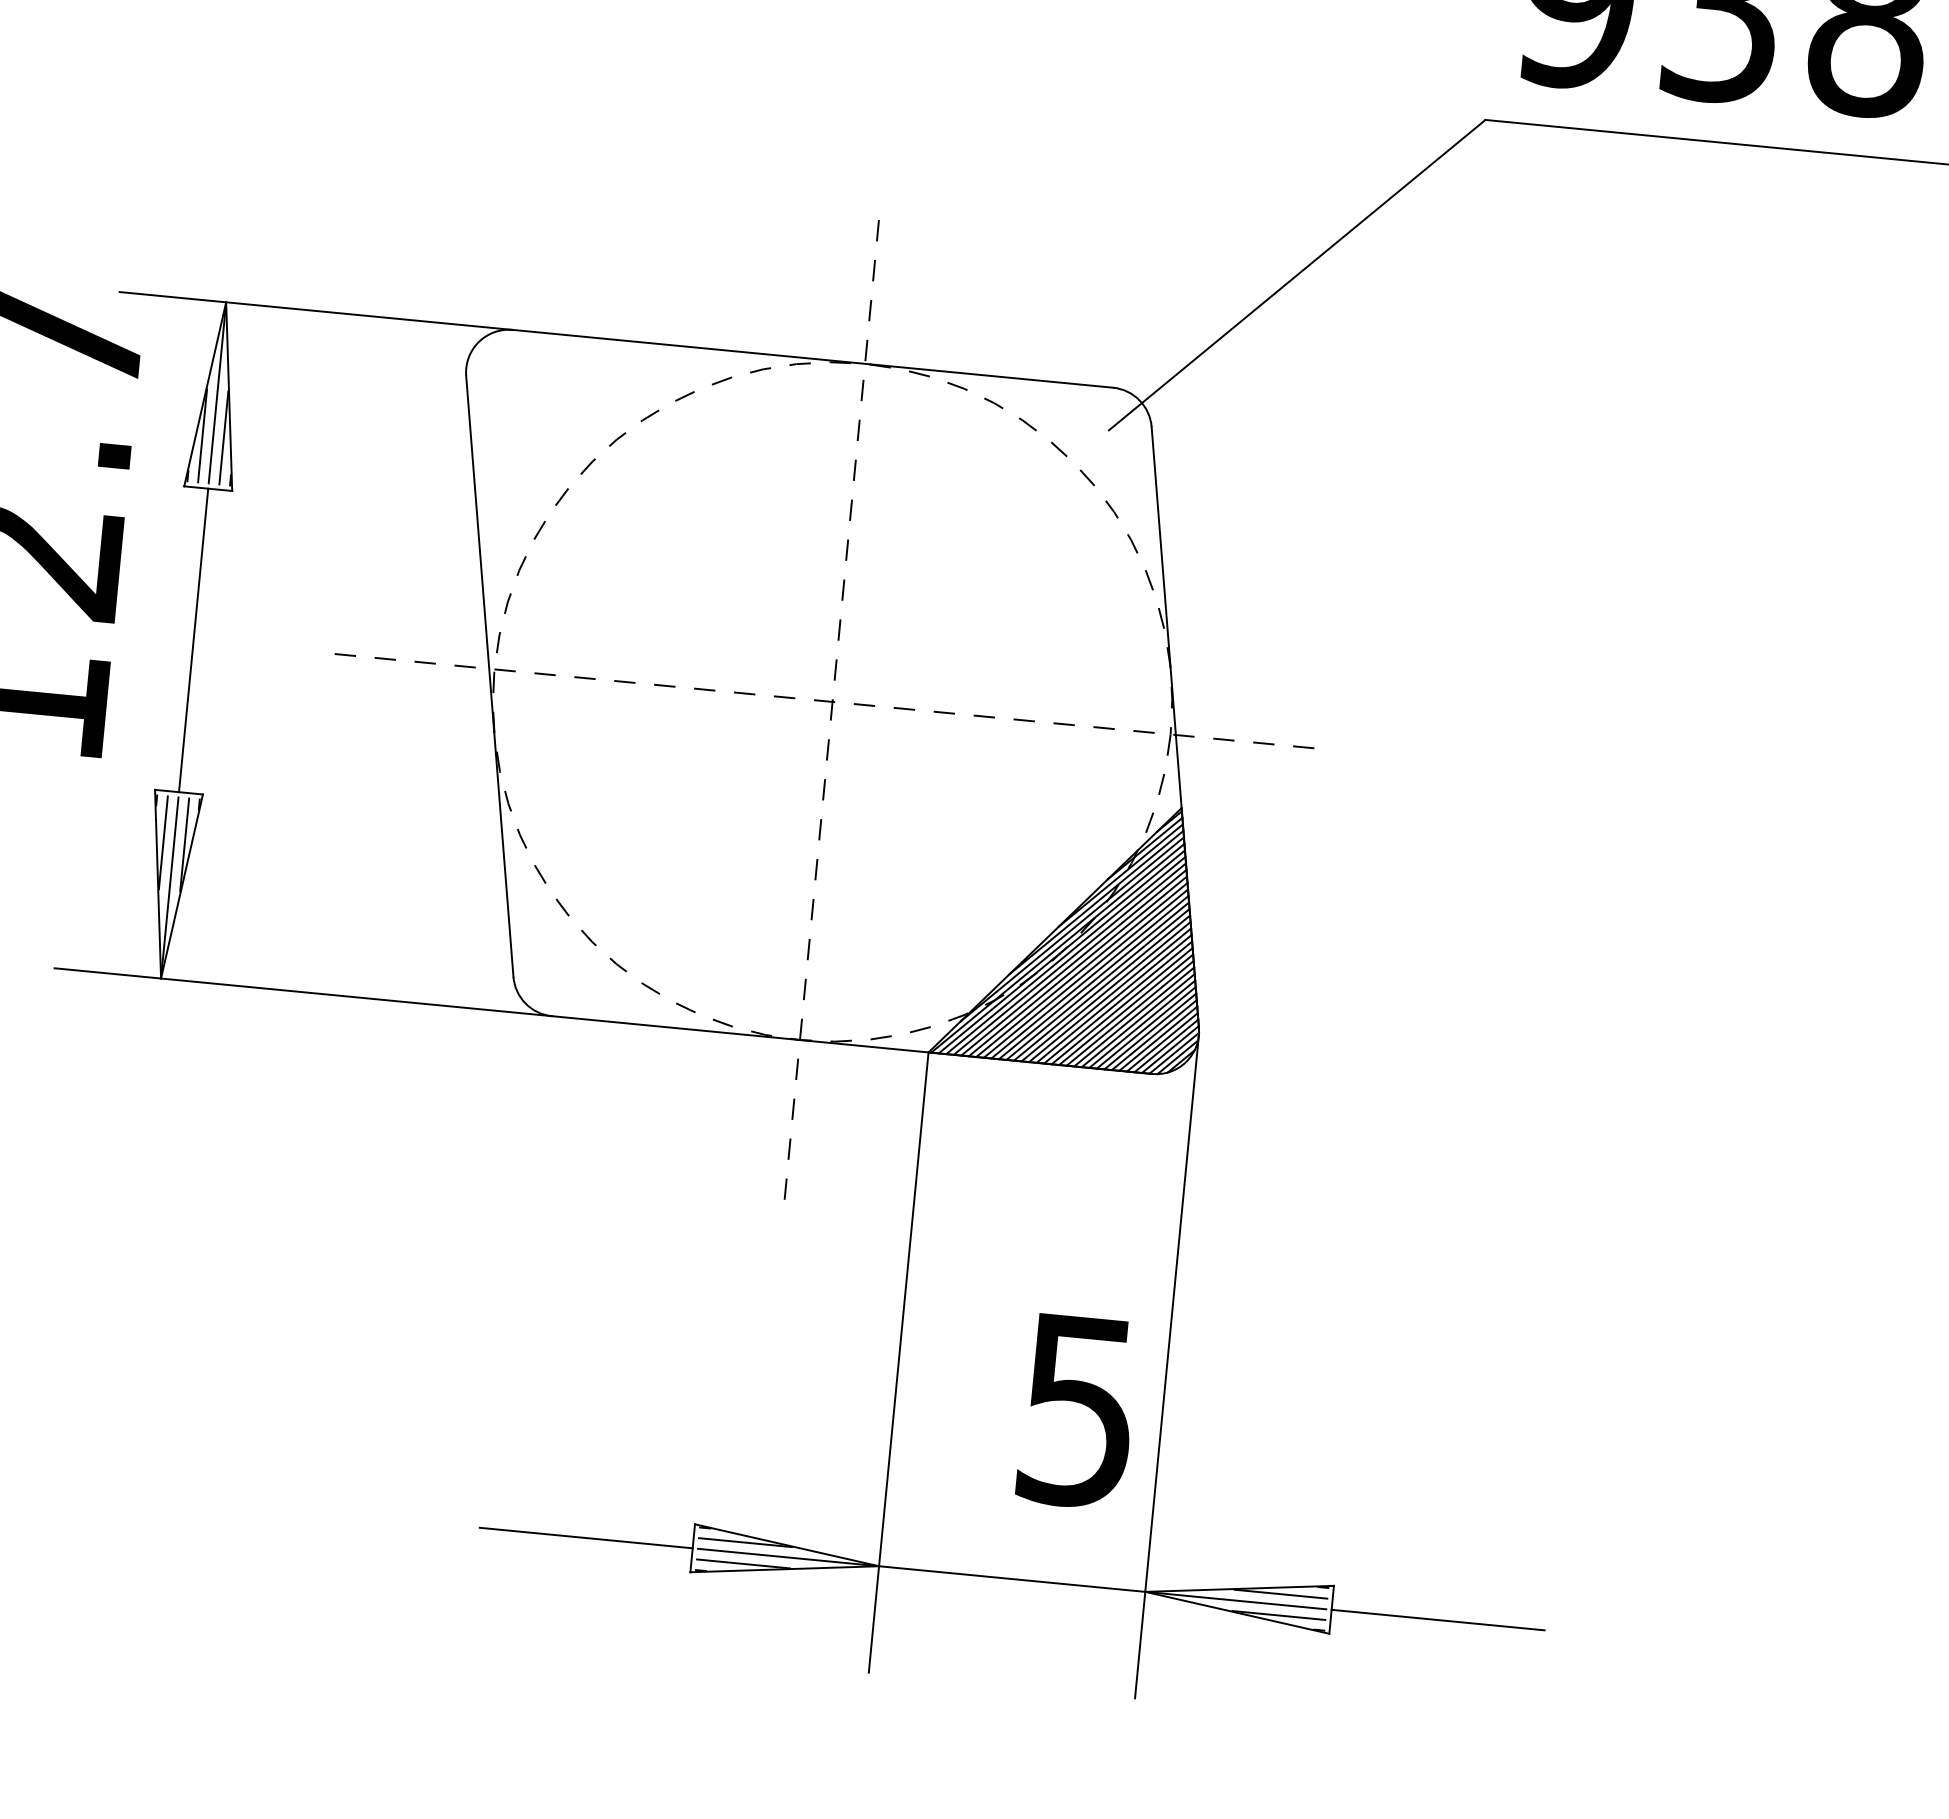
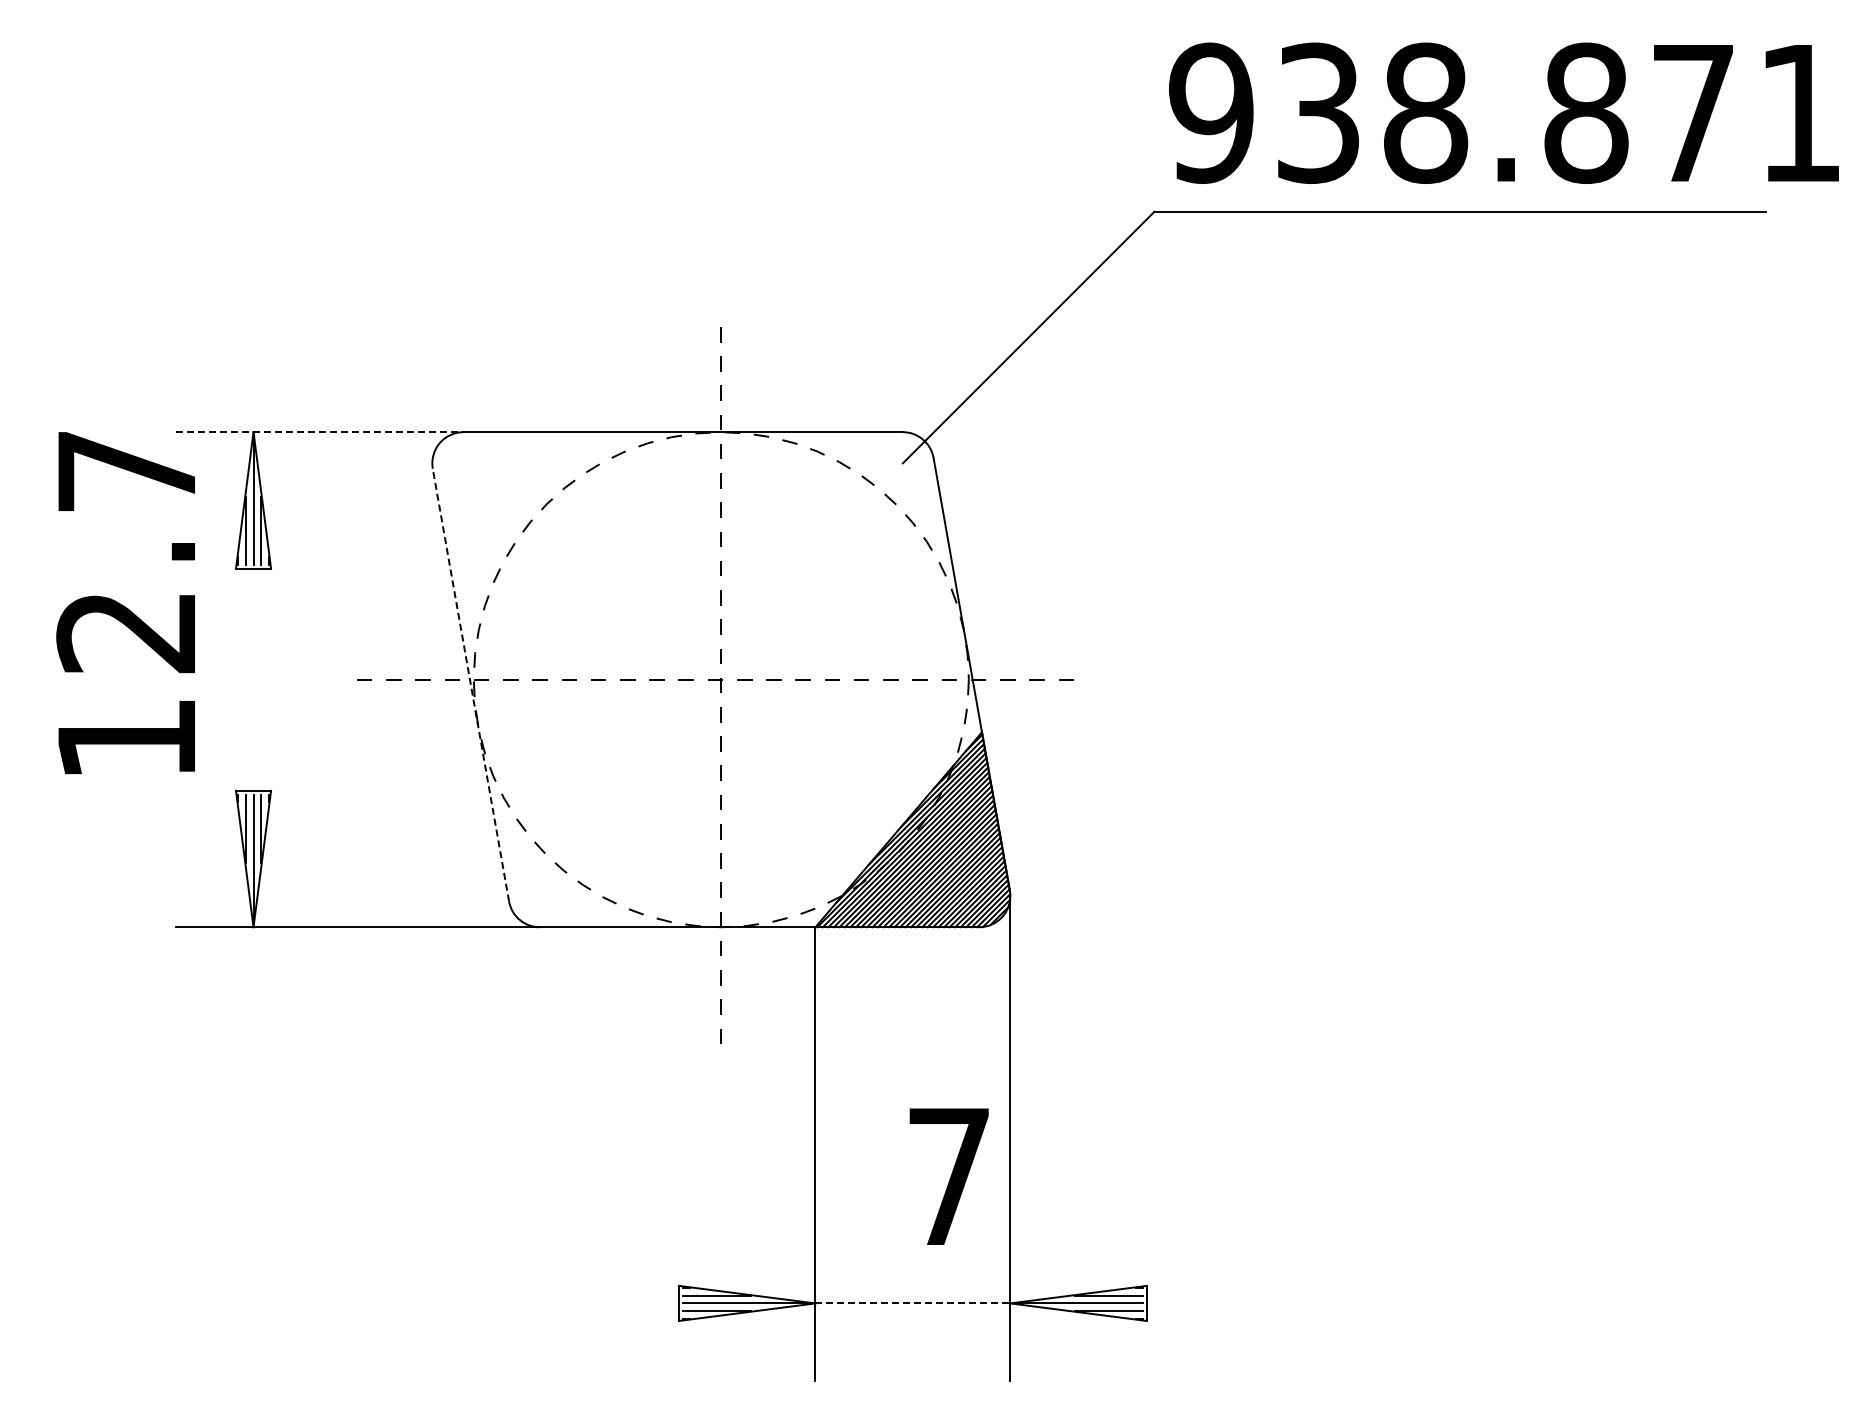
line: (316, 311) -> (319, 432), solid -> dashed
line: (193, 640) -> (253, 679), removed
line: (489, 676) -> (470, 685), solid -> dashed
text: (1077, 1411) -> (948, 1177), 5 -> 7
line: (585, 1538) -> (600, 1303), removed
line: (1013, 1579) -> (913, 1303), solid -> dashed
line: (1437, 1620) -> (1224, 1303), removed

